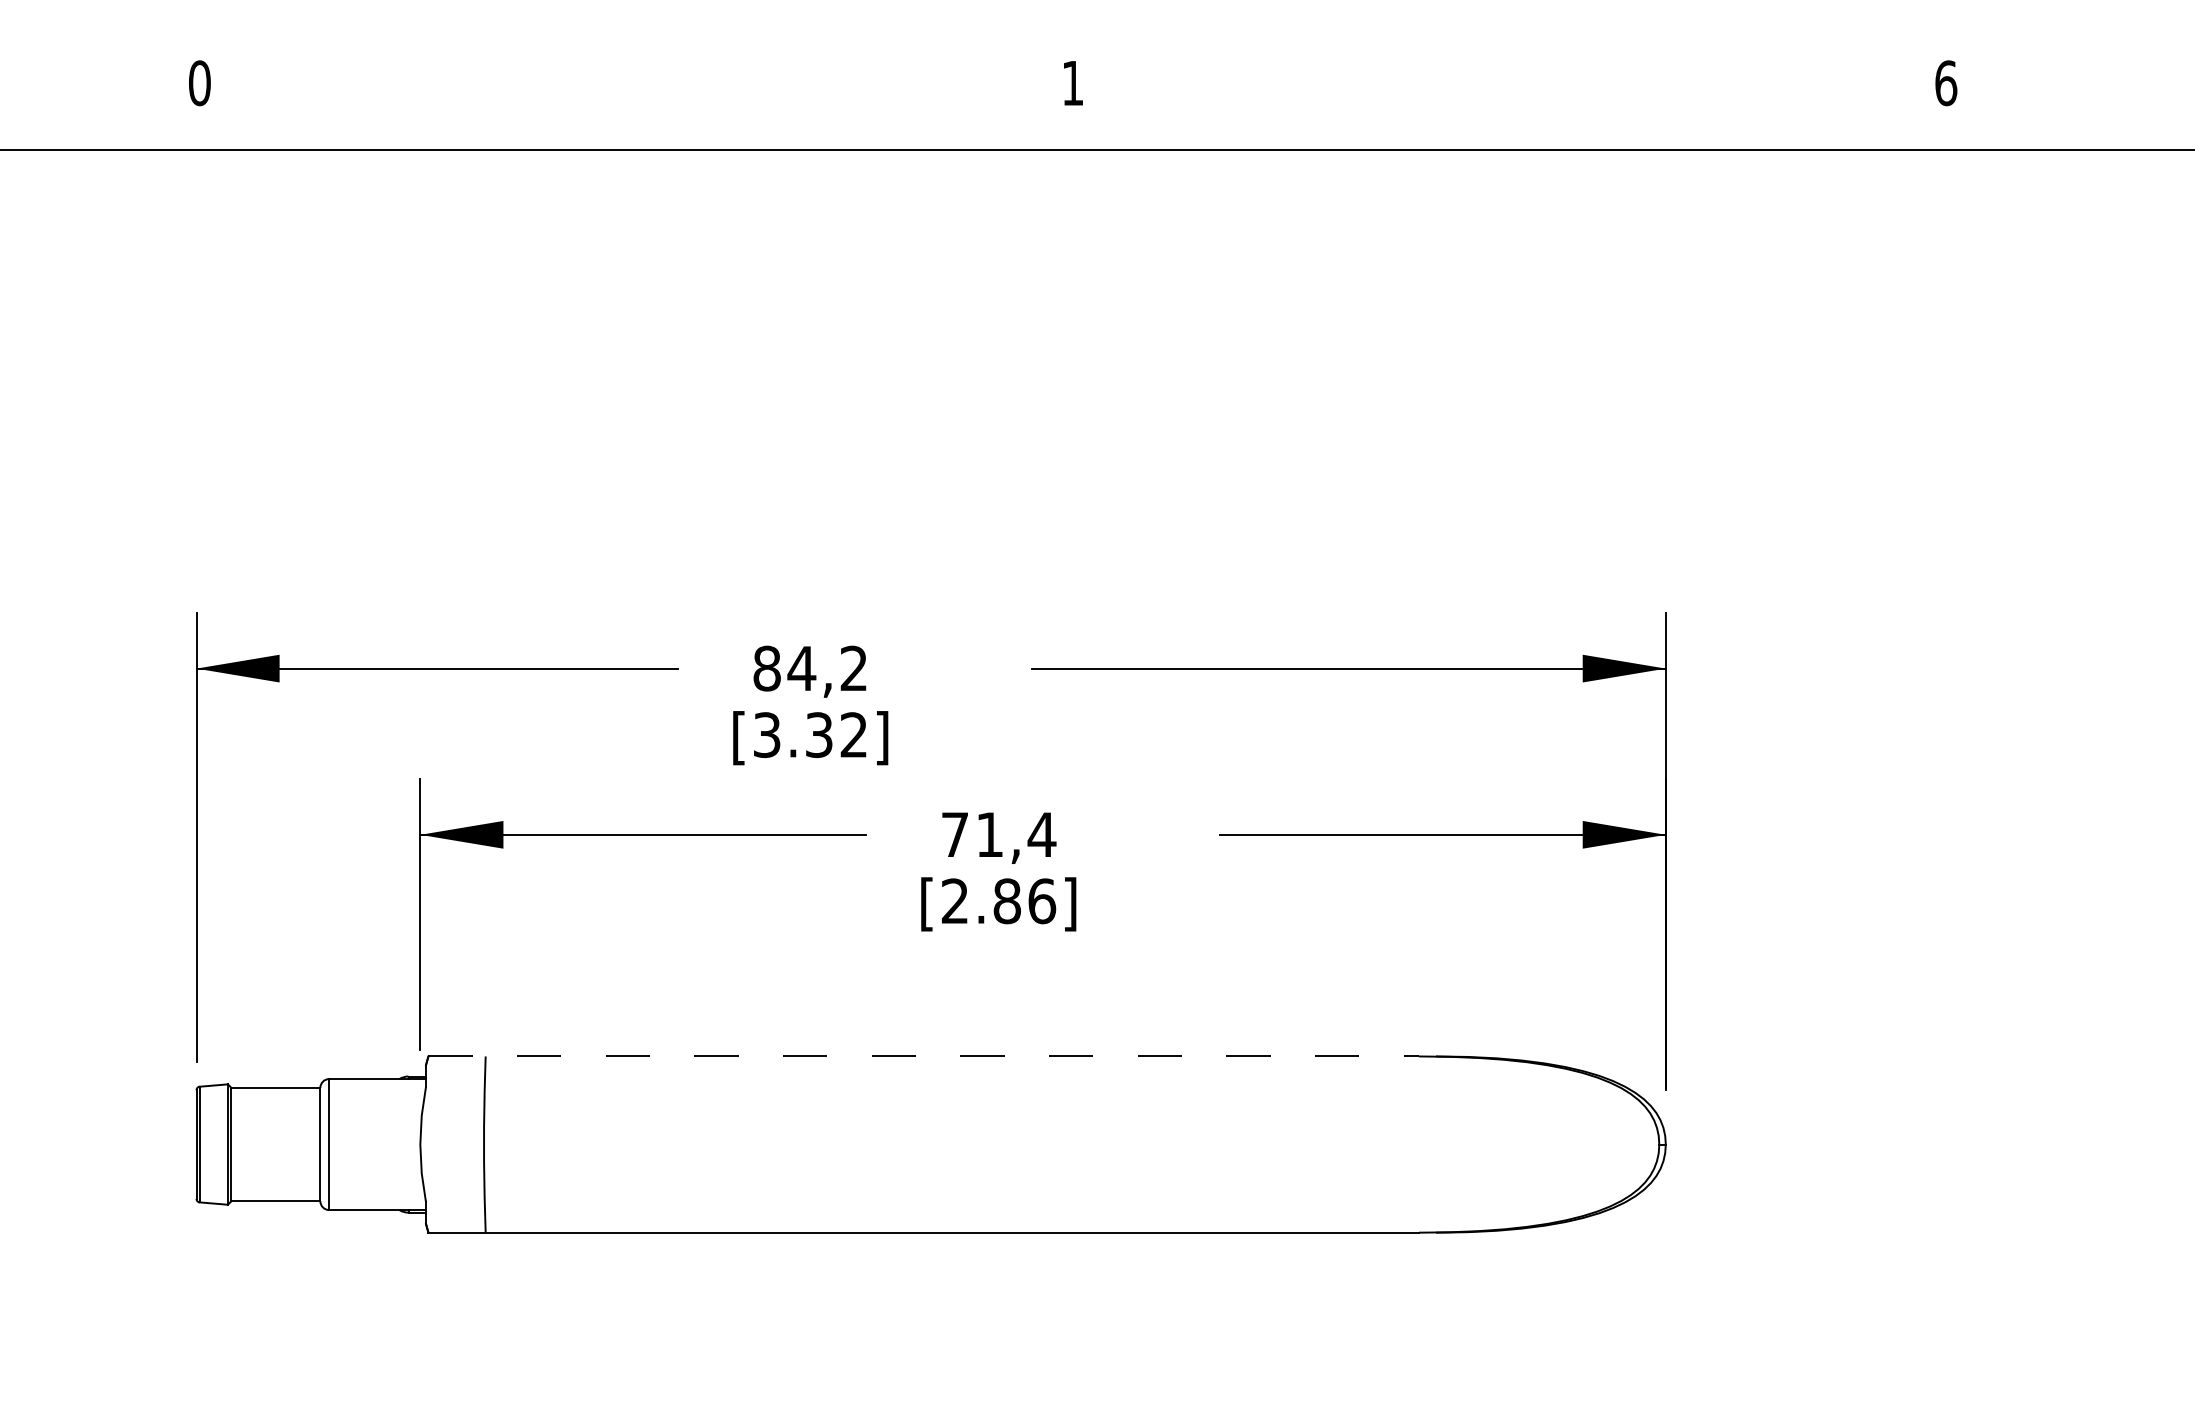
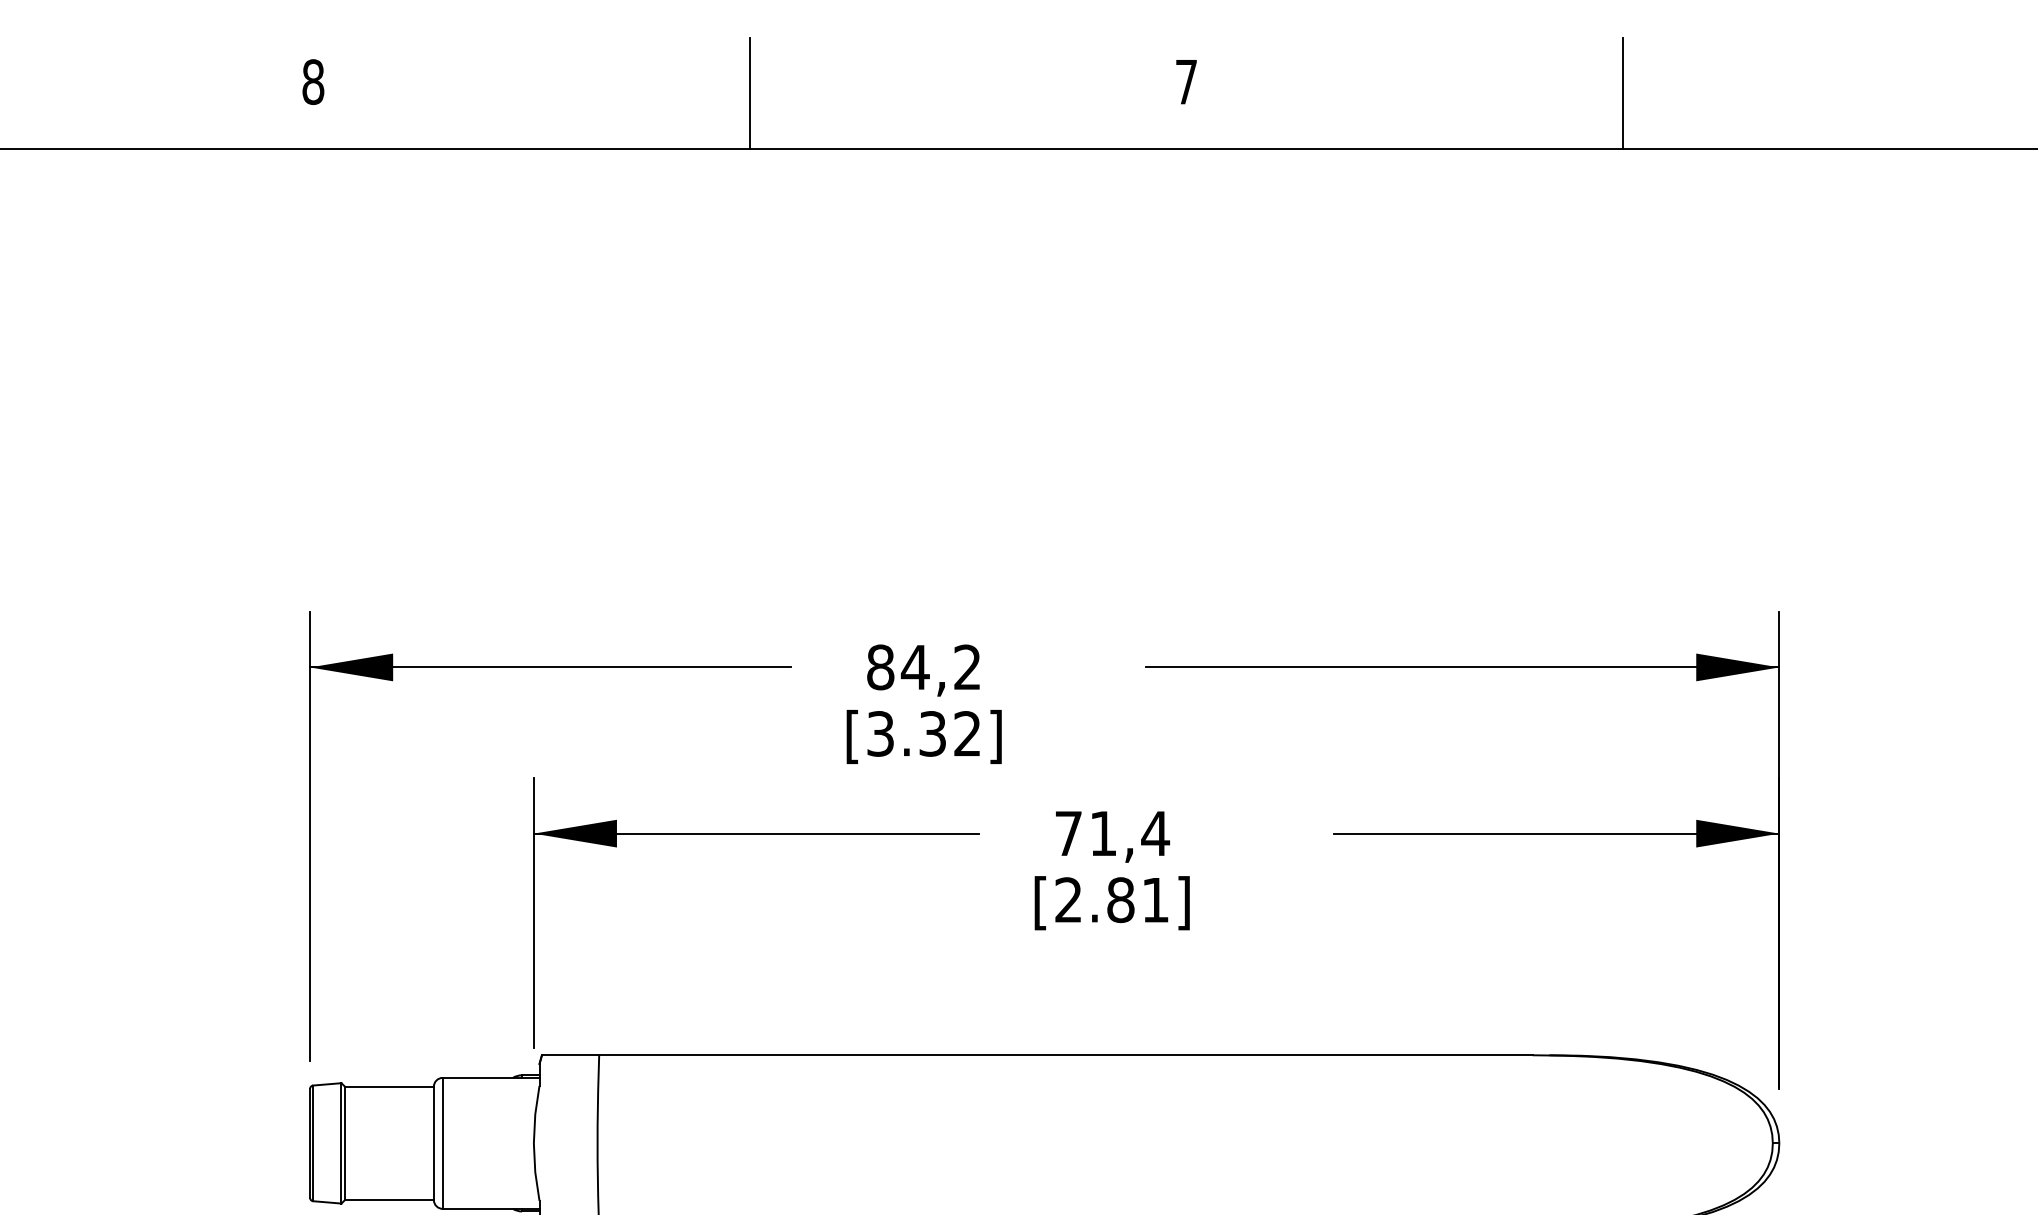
text: (199, 82) -> (313, 81), 0 -> 8
text: (1072, 83) -> (1186, 82), 1 -> 7
line: (636, 93) -> (750, 92), added
line: (1509, 93) -> (1623, 92), added
text: (1042, 901) -> (1156, 900), [2.86] -> [2.81]
line: (924, 1056) -> (1038, 1055), dashed -> solid

